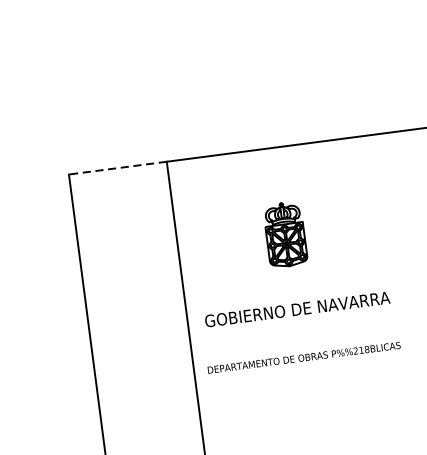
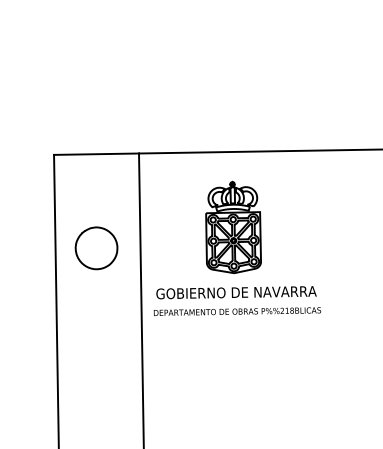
line: (117, 168) -> (96, 154), dashed -> solid
part: (285, 234) -> (233, 227), size x1.67
part: (130, 276) -> (96, 248), added
text: (304, 357) -> (237, 311), moved

